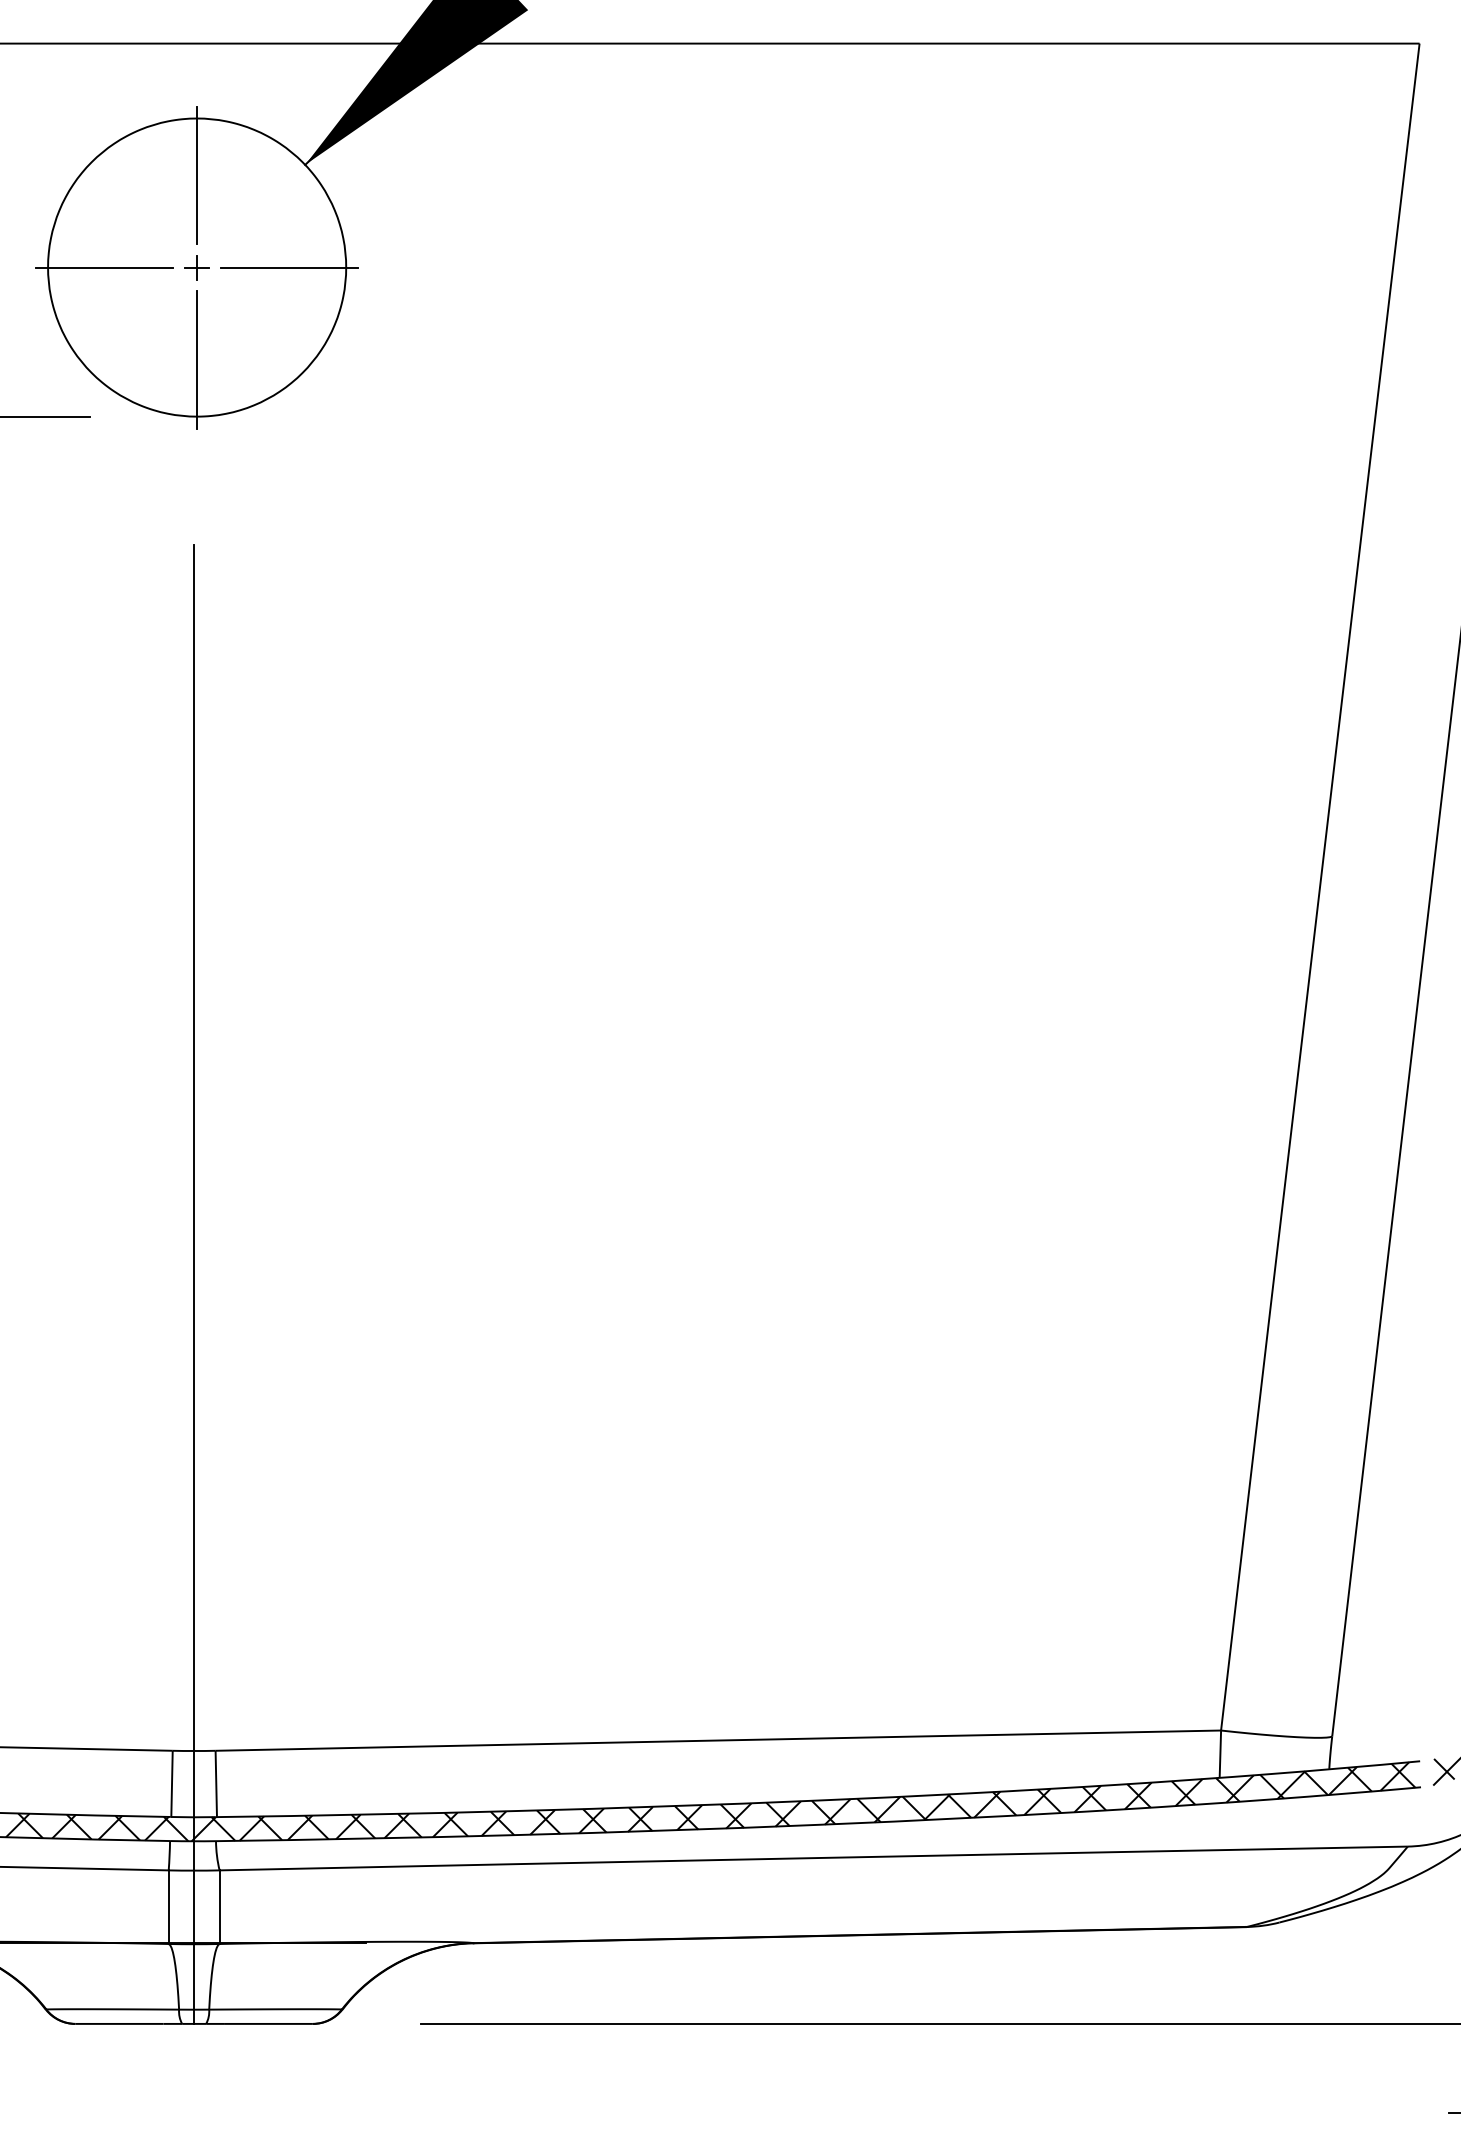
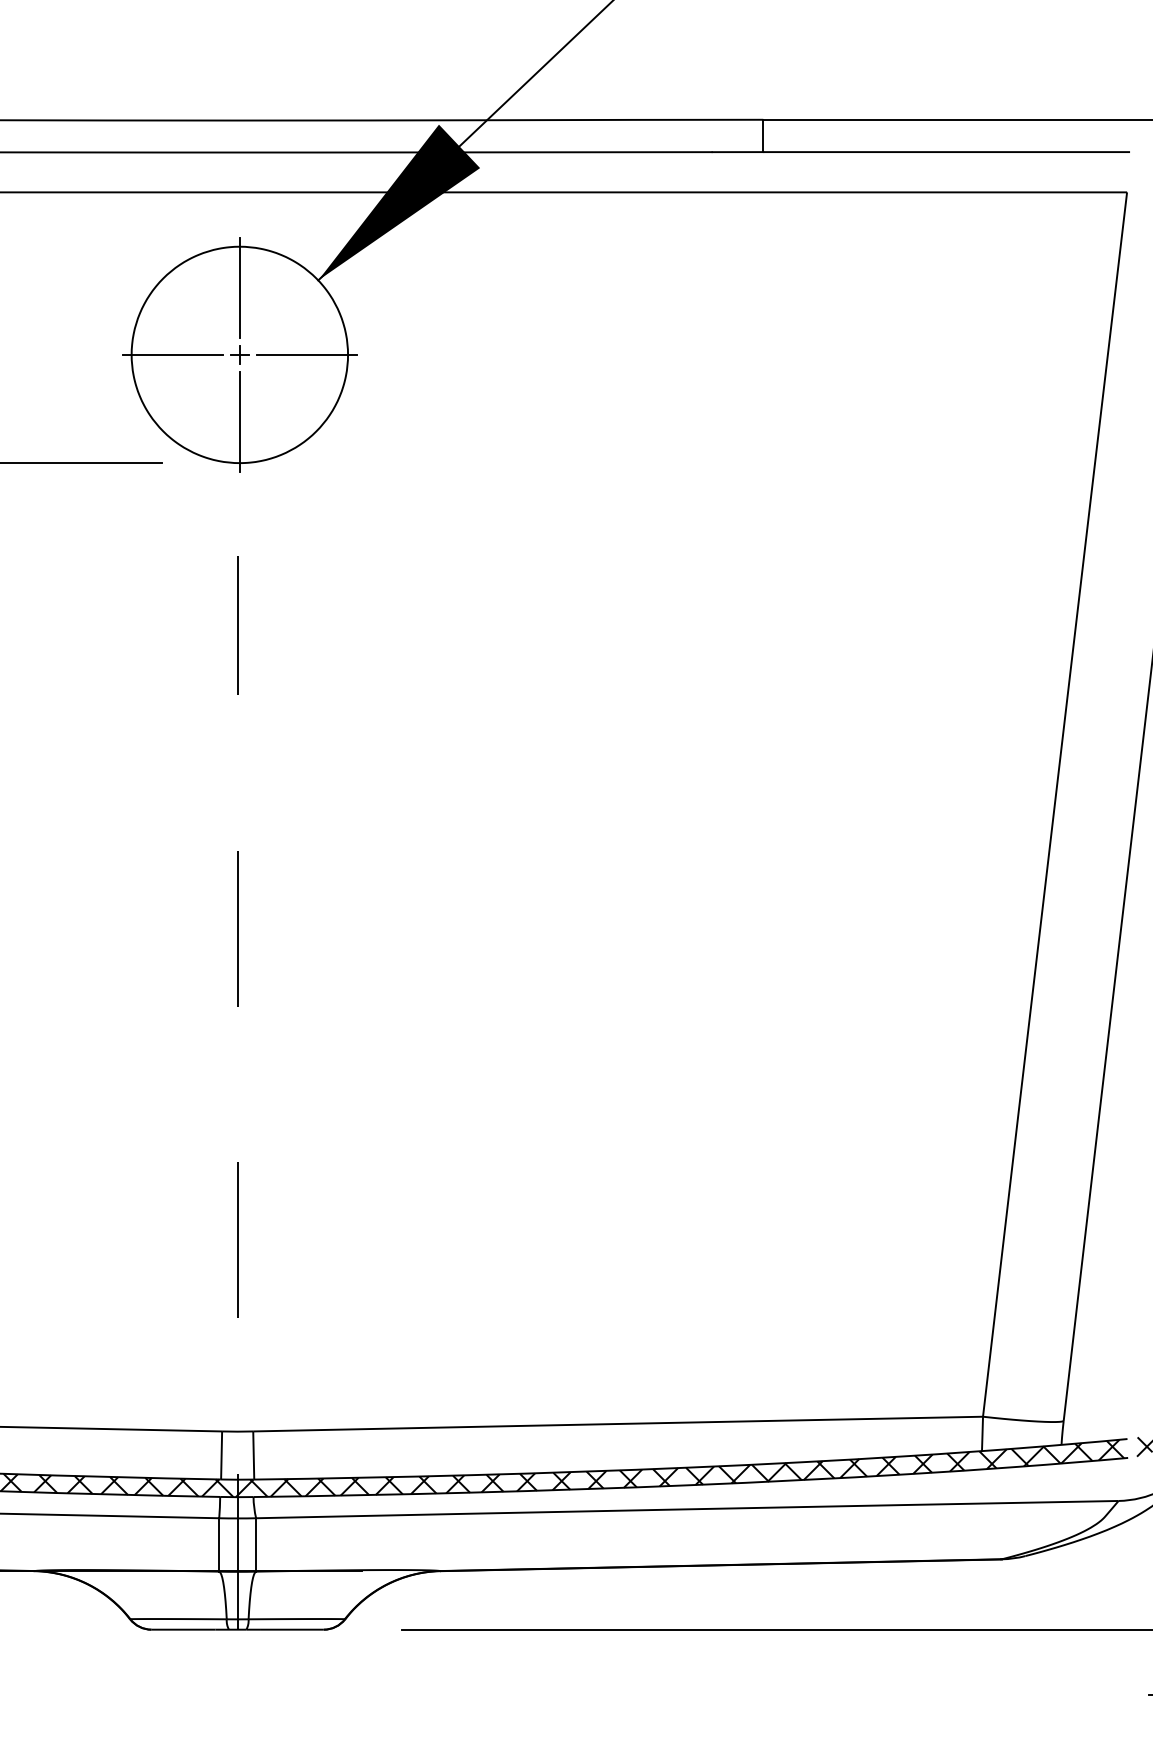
line: (193, 1283) -> (237, 1092), solid -> dashed

